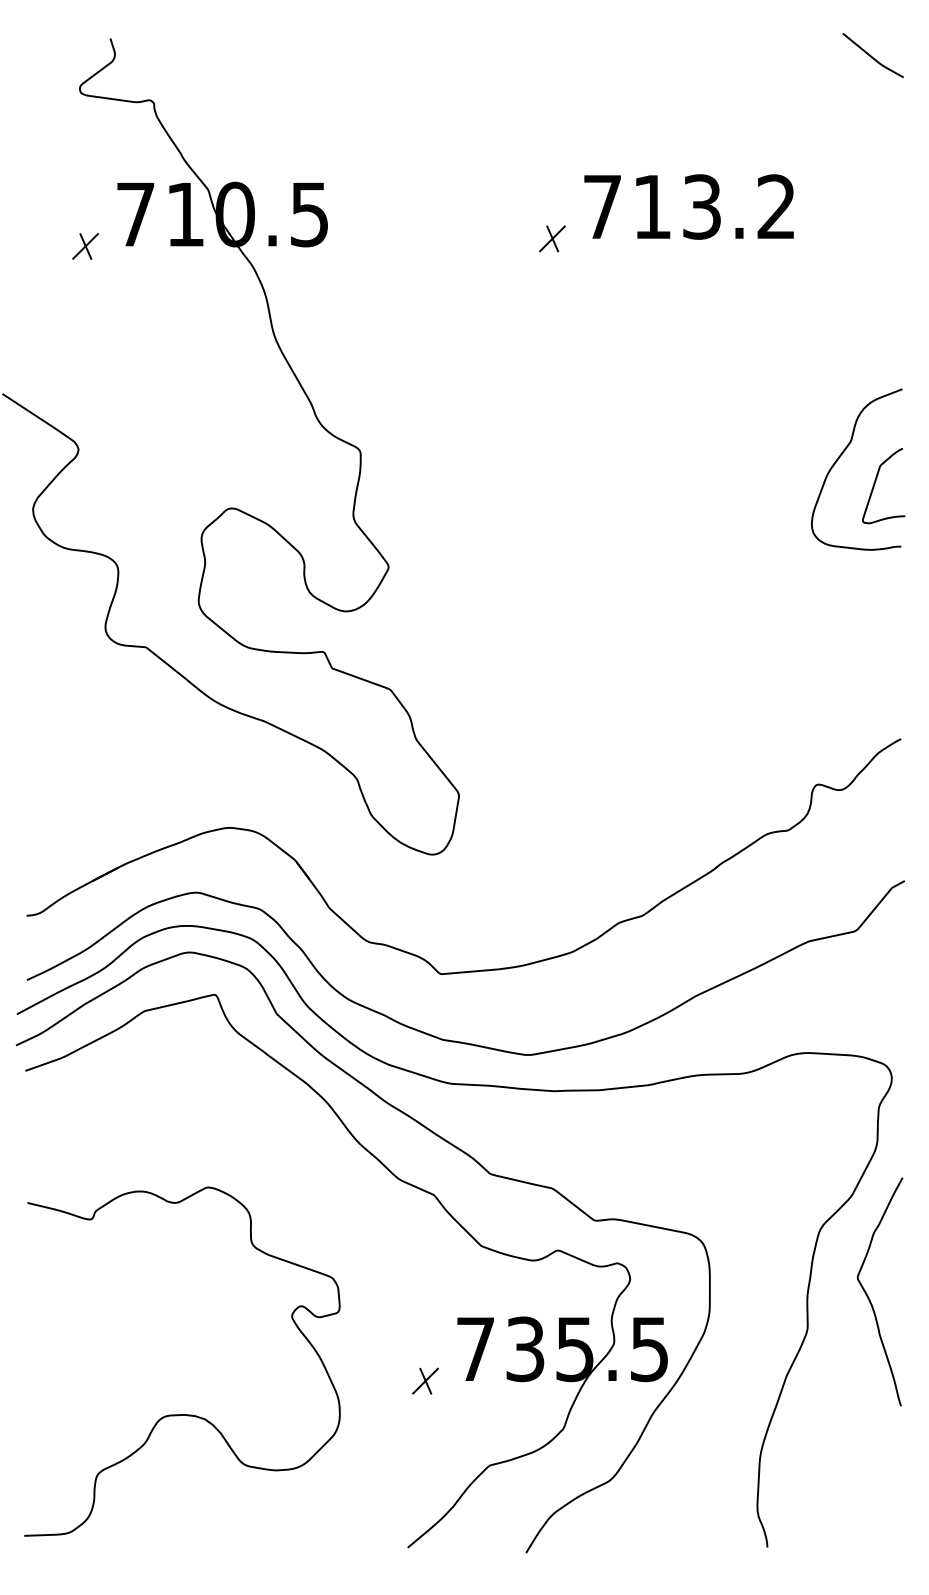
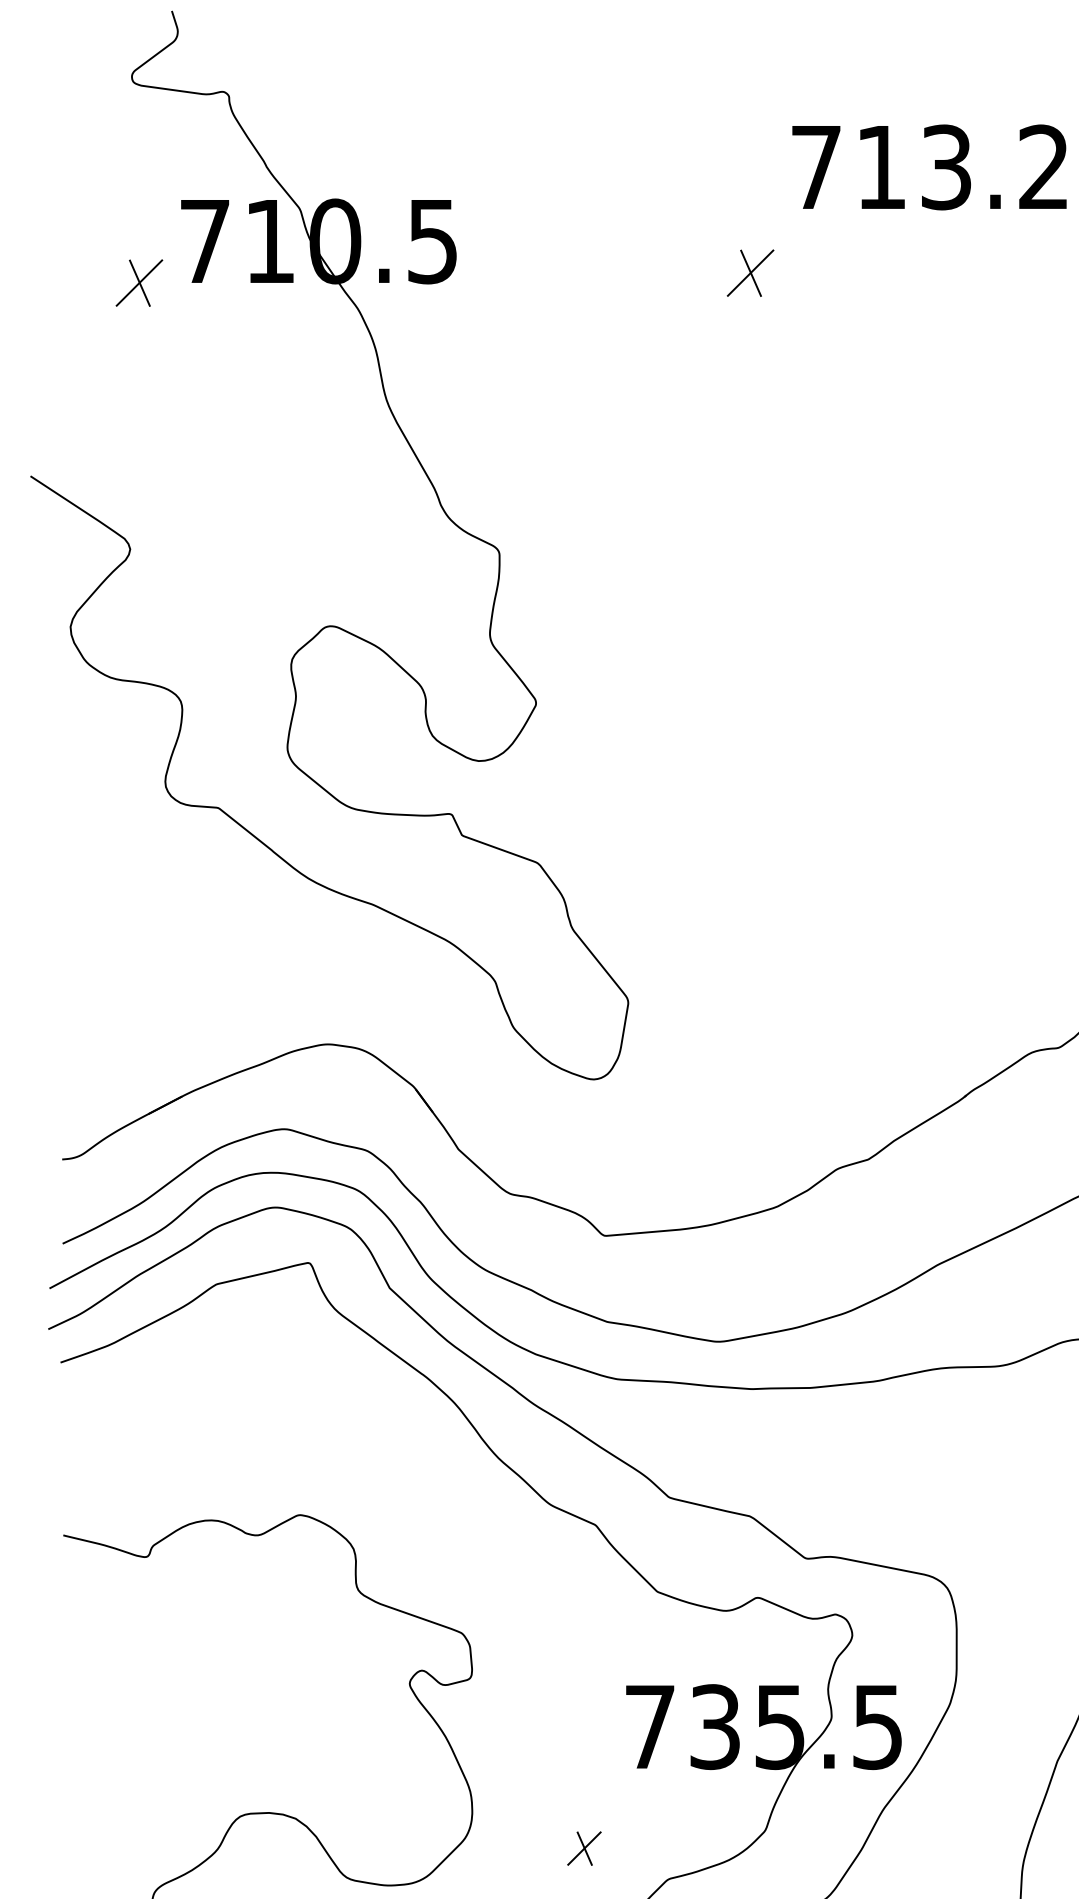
text: (688, 206) -> (928, 166), moved
part: (552, 238) -> (750, 272), size x1.4
part: (85, 246) -> (139, 283), size x1.4
part: (425, 1380) -> (584, 1847), moved

